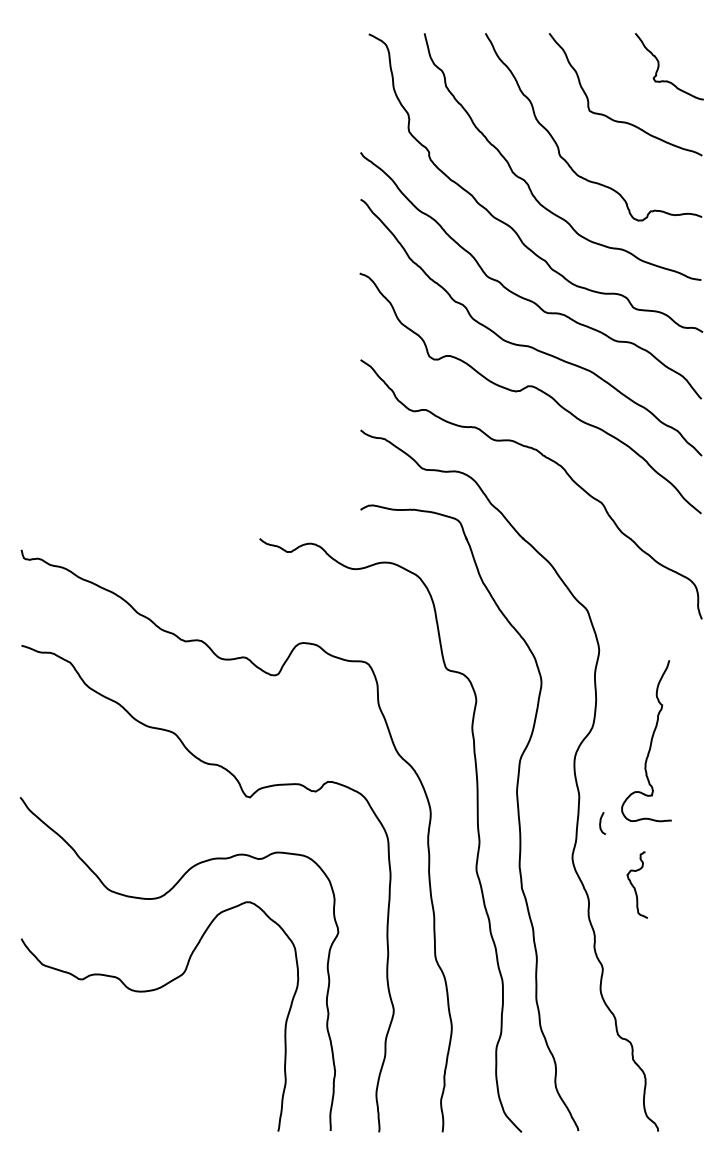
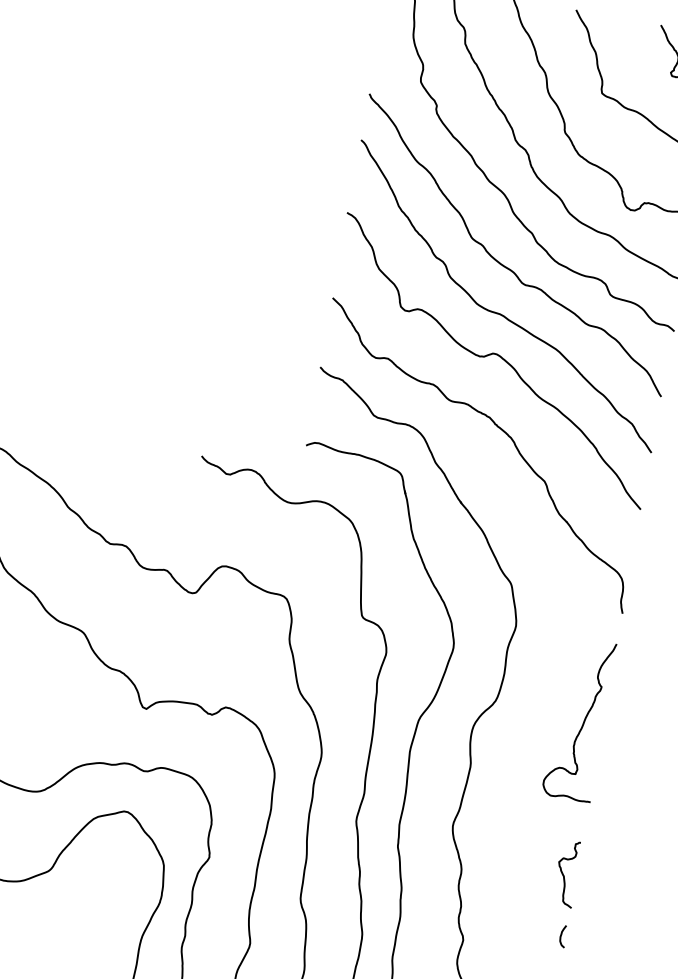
curve: (650, 741) -> (583, 720), moved
curve: (601, 823) -> (562, 936), moved
curve: (634, 886) -> (564, 874), moved

